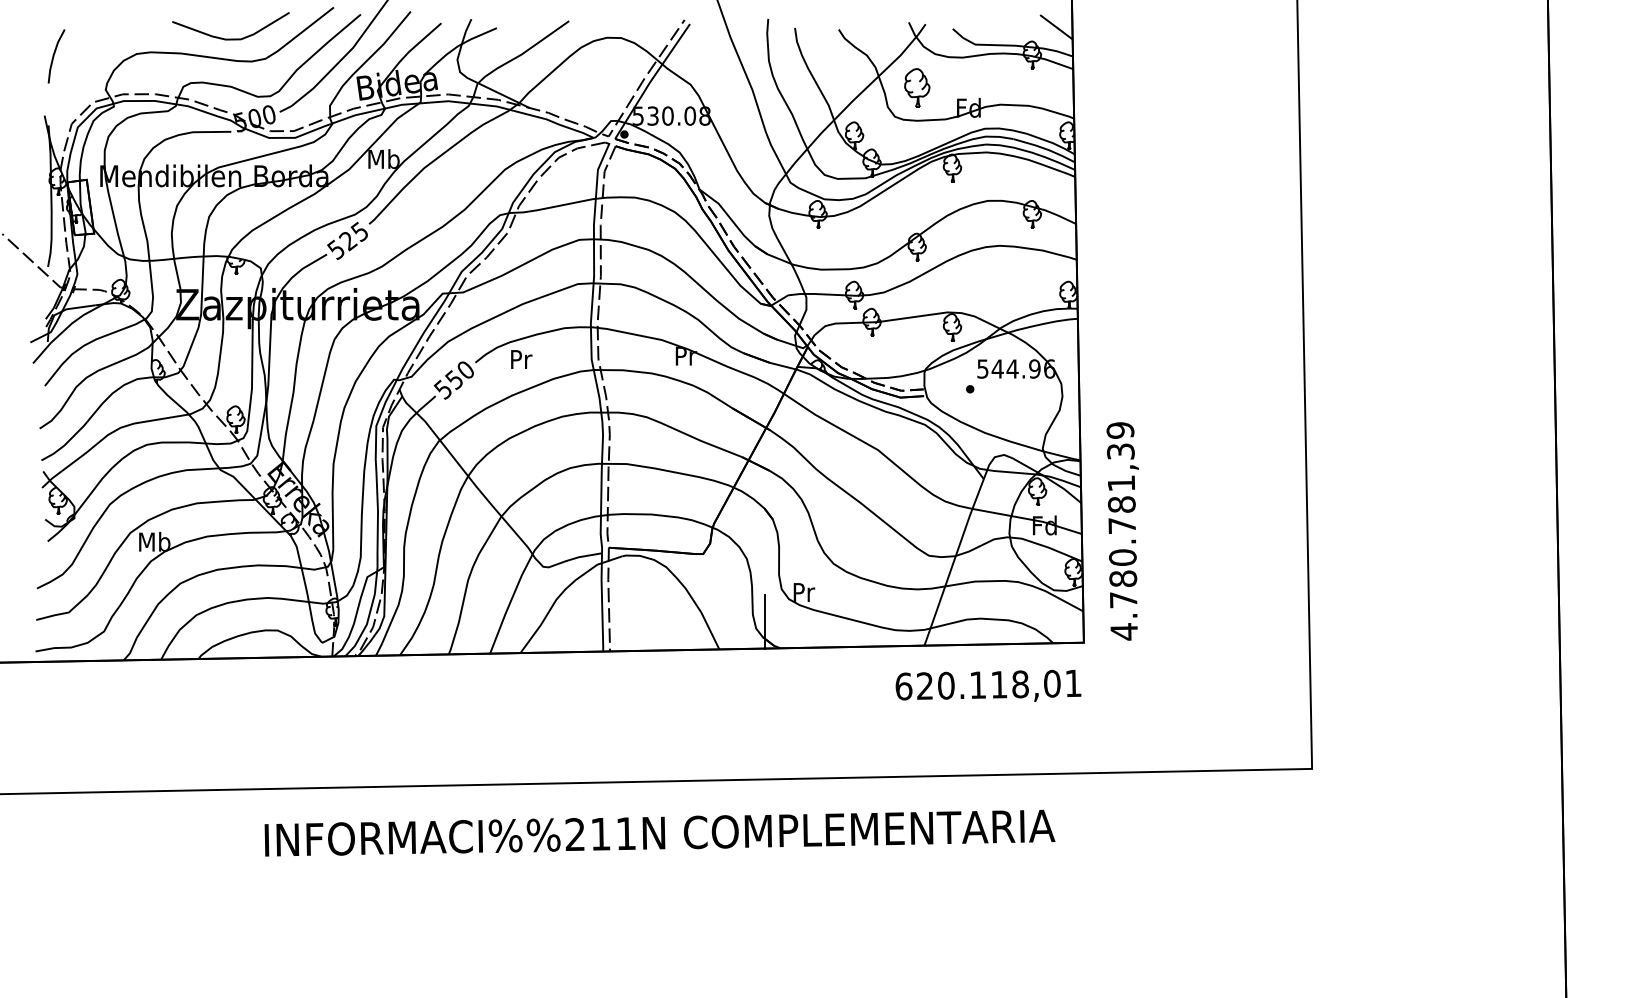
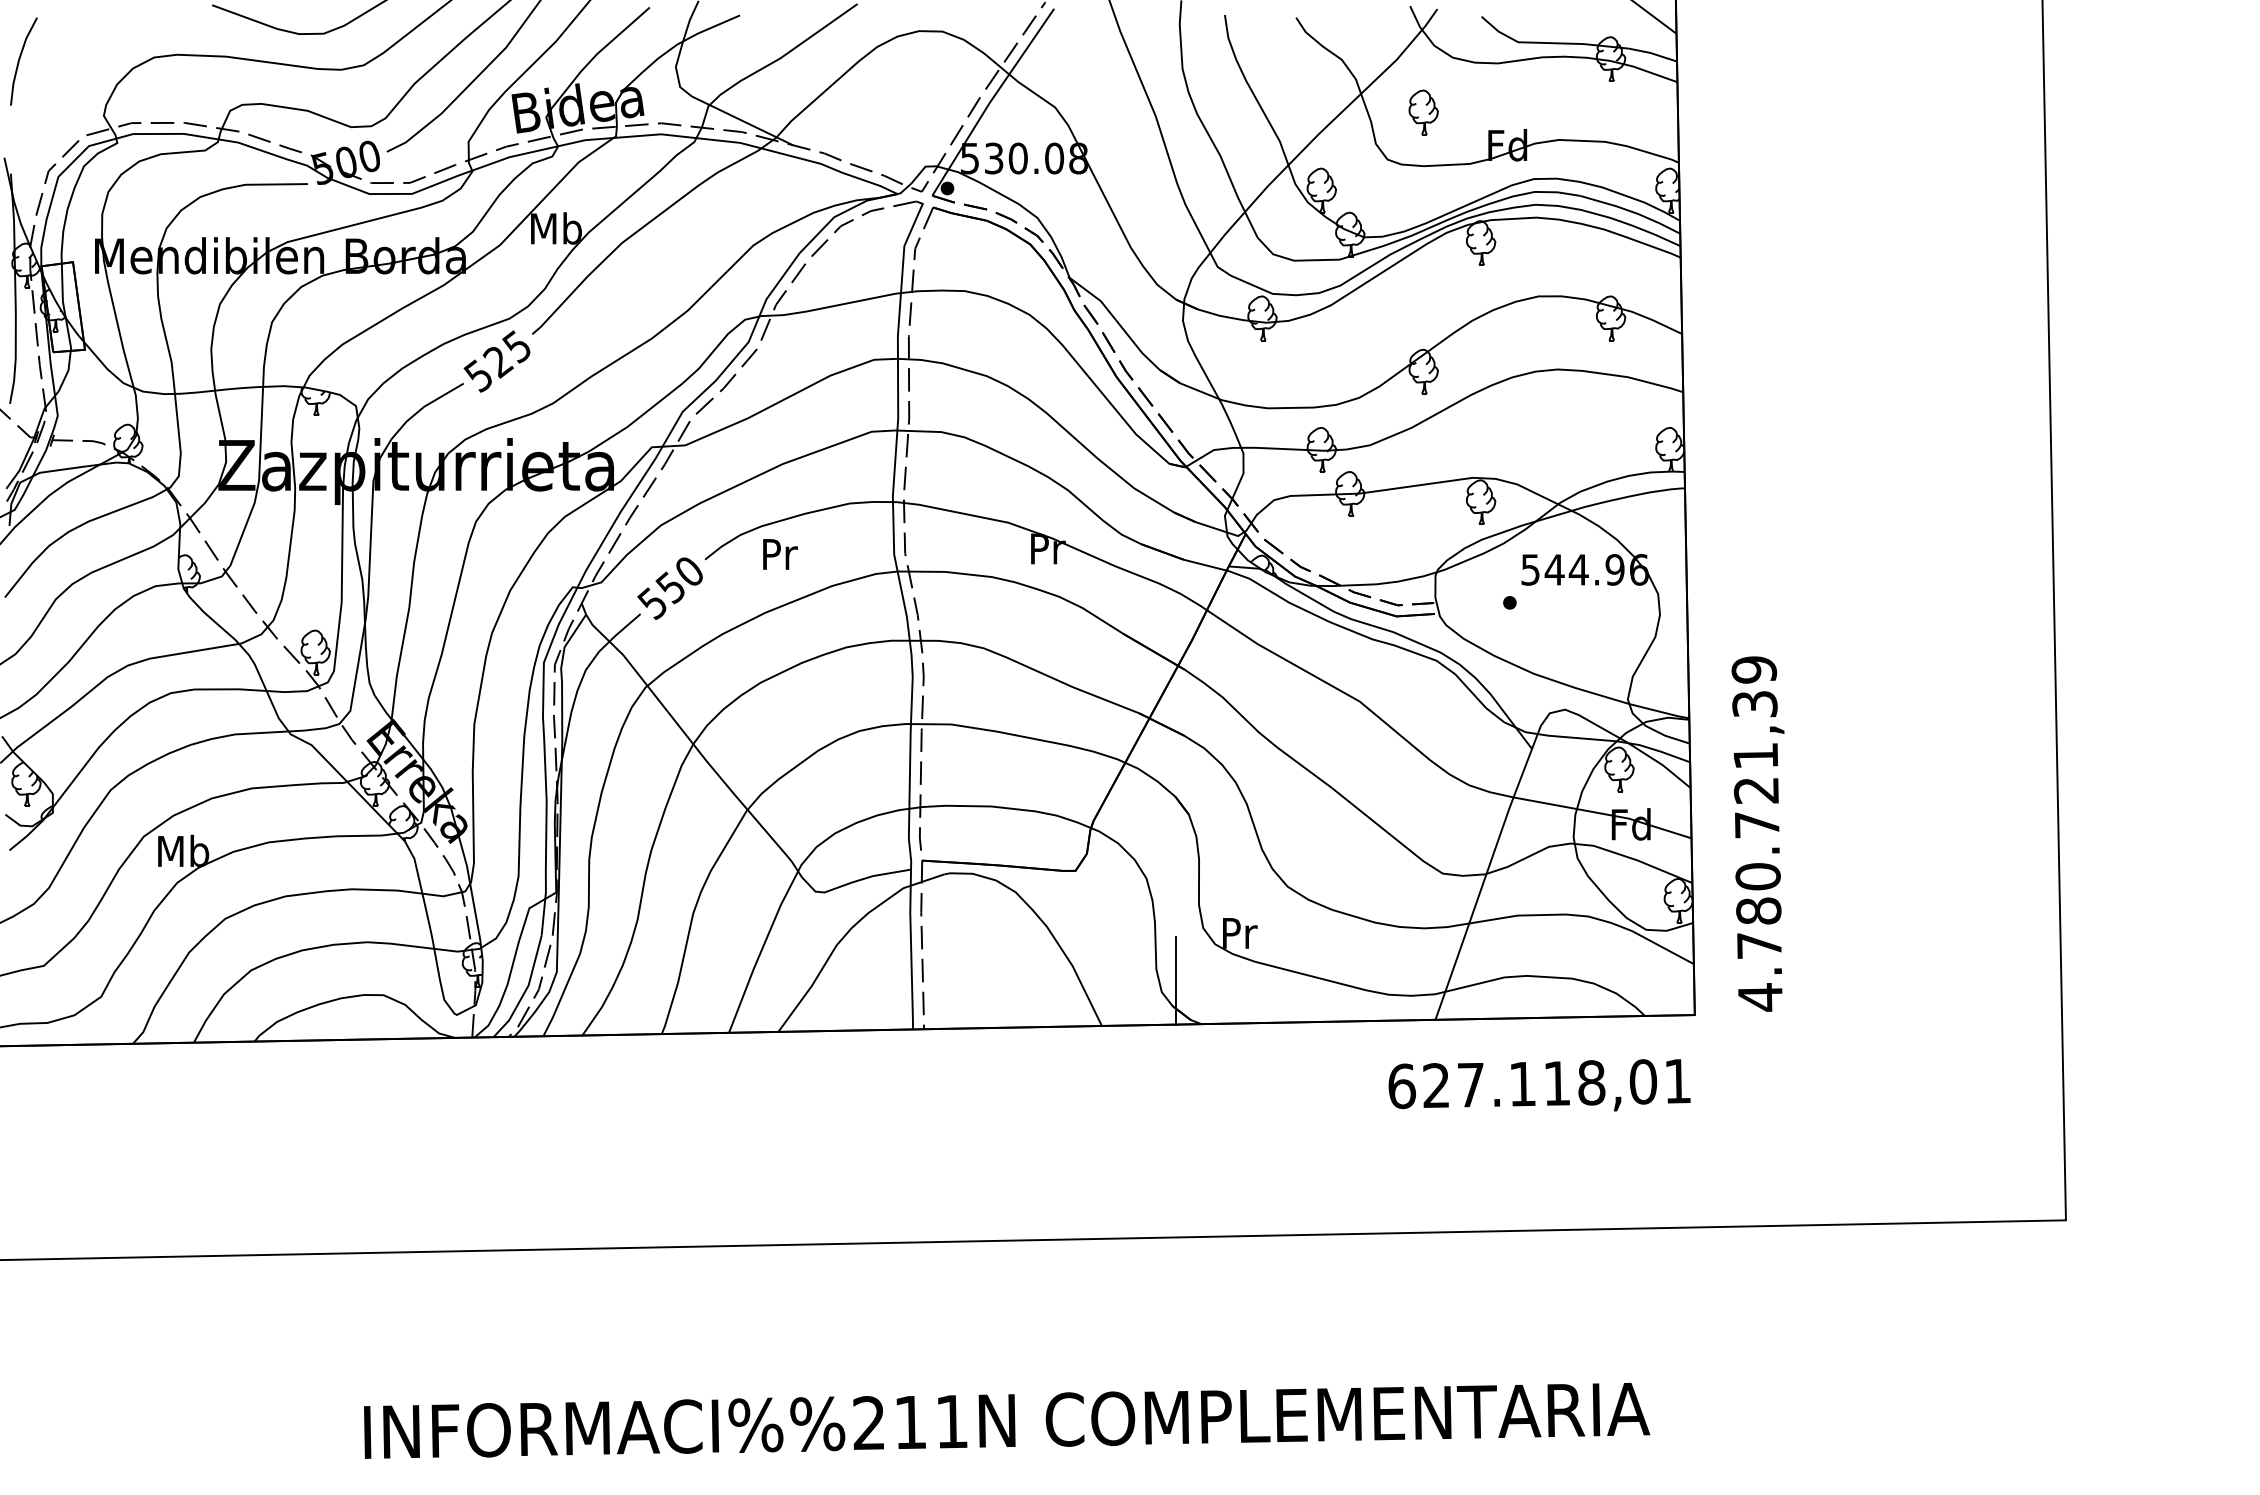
part: (916, 87) -> (1422, 111), size x0.71
text: (1121, 504) -> (1755, 790), 4.780.781,39 -> 4.780.721,39
text: (946, 685) -> (1471, 1084), 620.118,01 -> 627.118,01
text: (659, 832) -> (1006, 1419), moved

